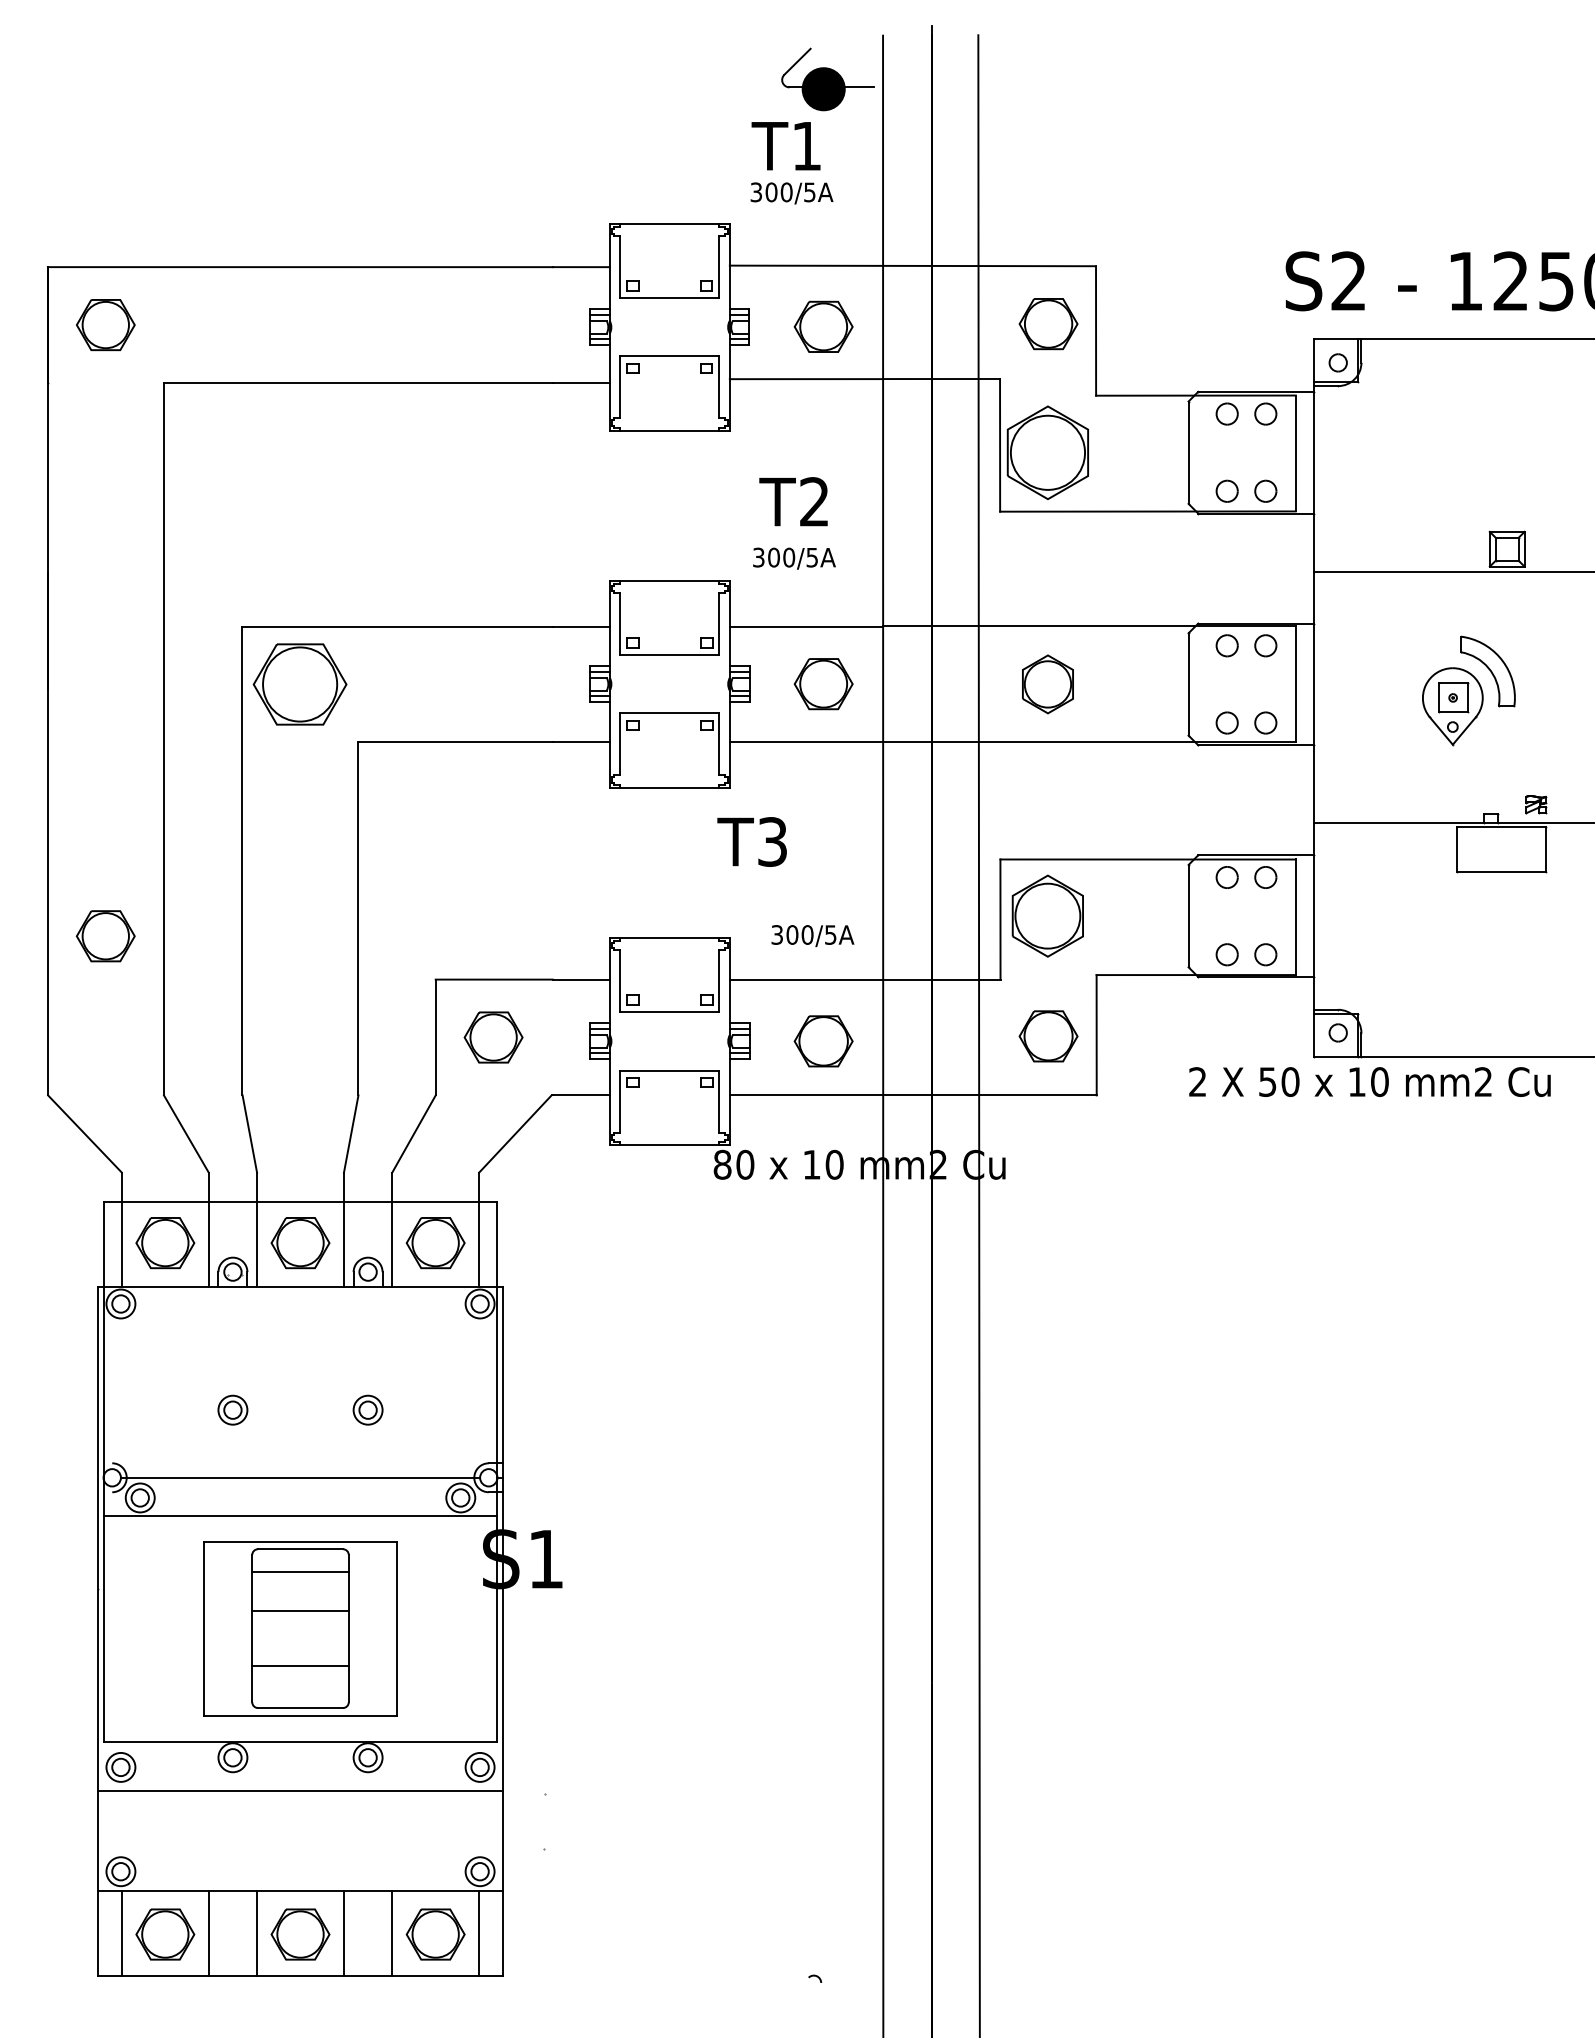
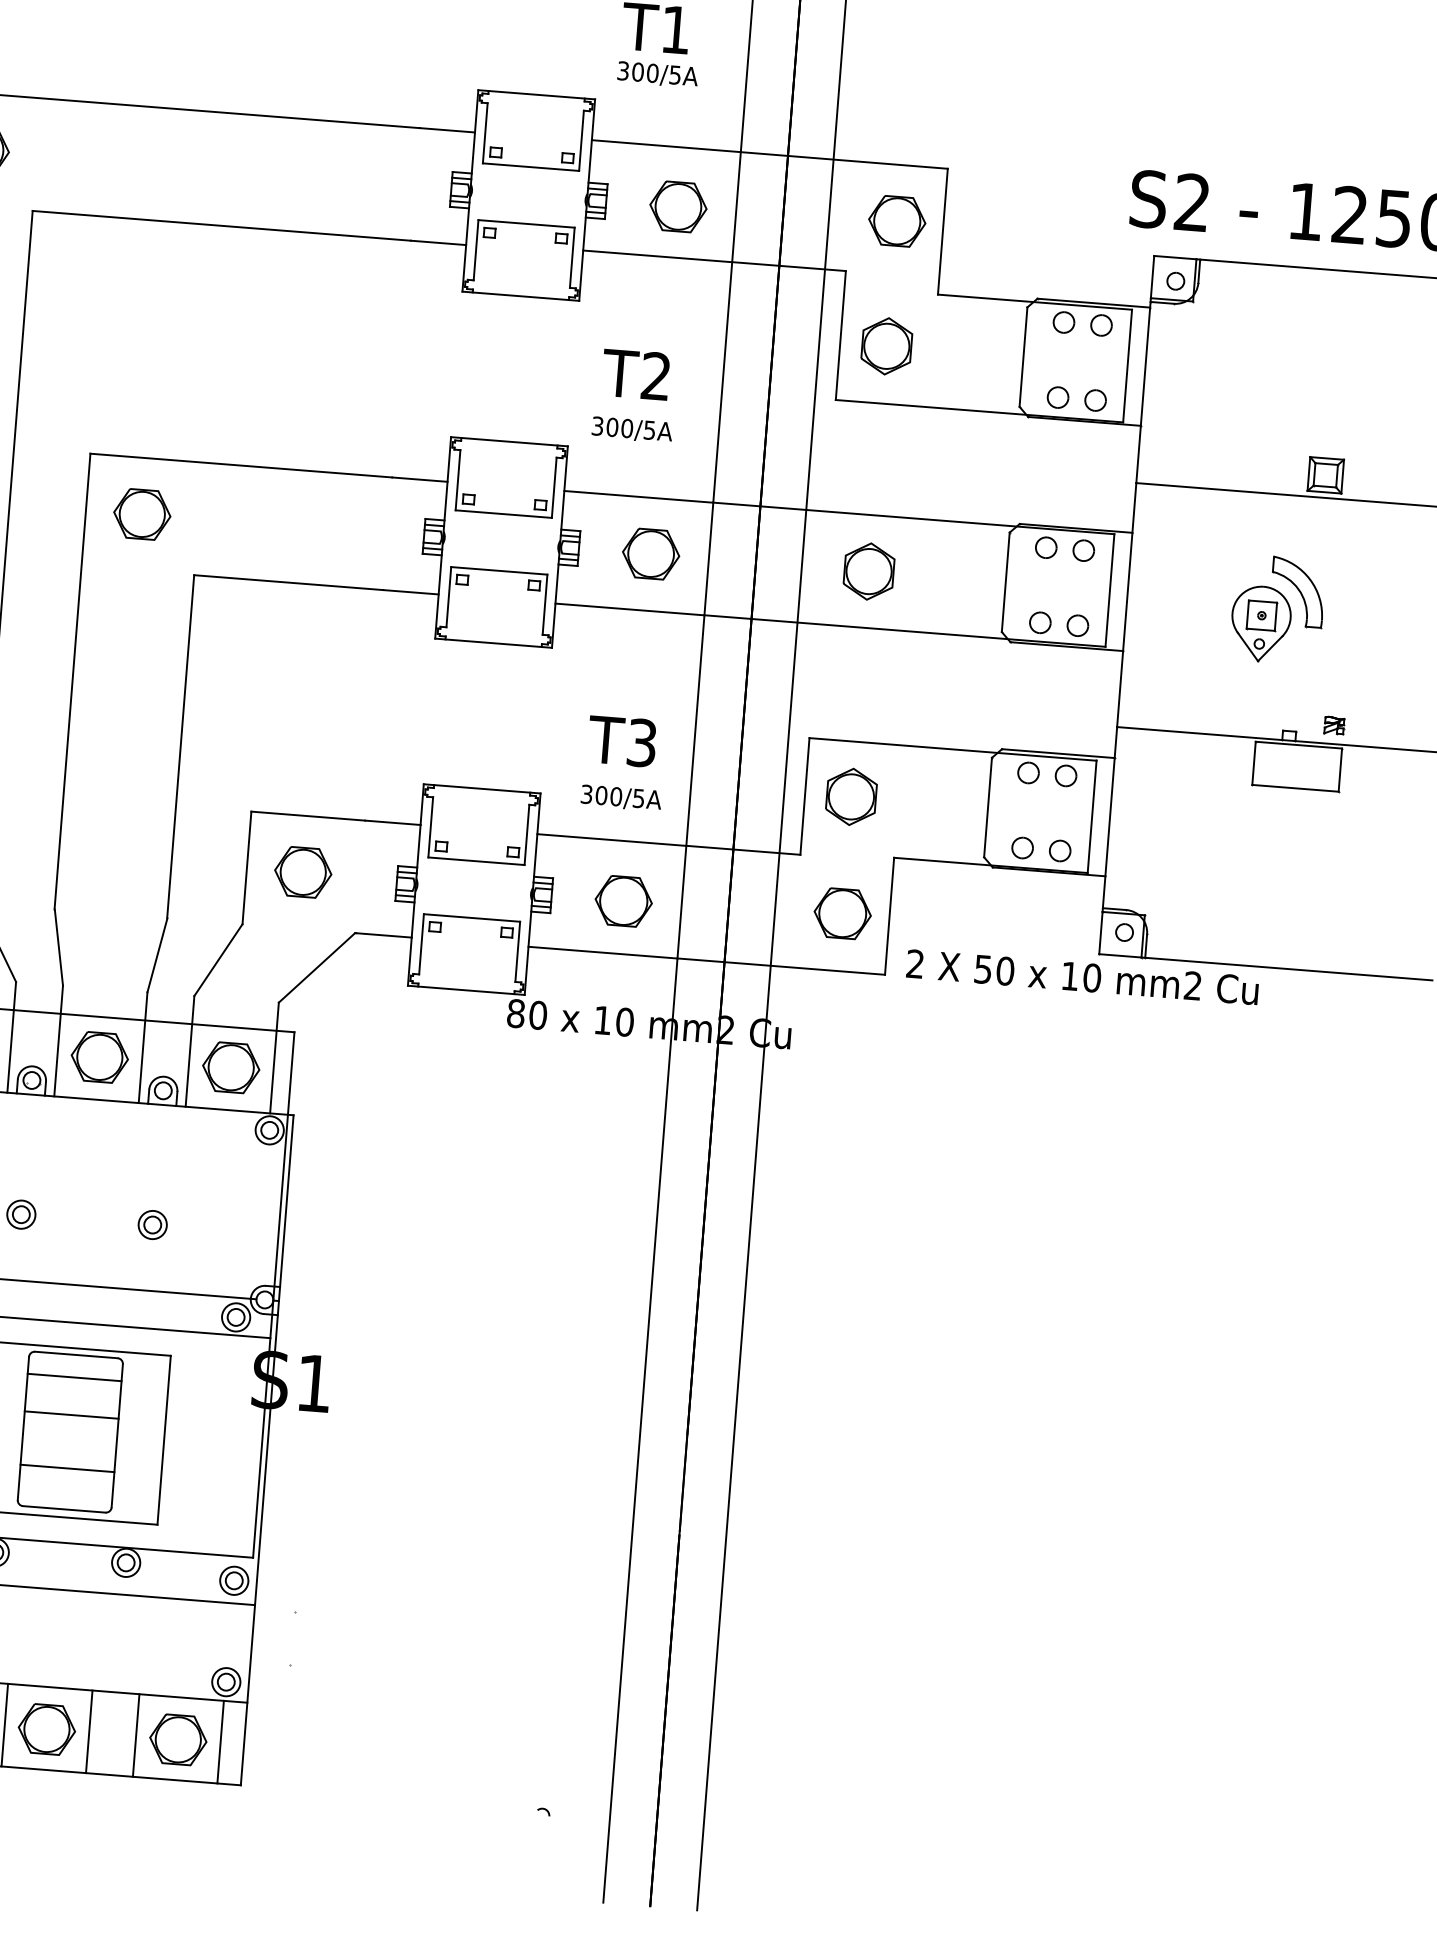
part: (1047, 452) -> (886, 346), size x0.62
part: (300, 684) -> (142, 514), size x0.62
text: (751, 841) -> (621, 740), moved
part: (1048, 916) -> (851, 797), size x0.71
text: (1369, 1081) -> (1082, 976), moved

